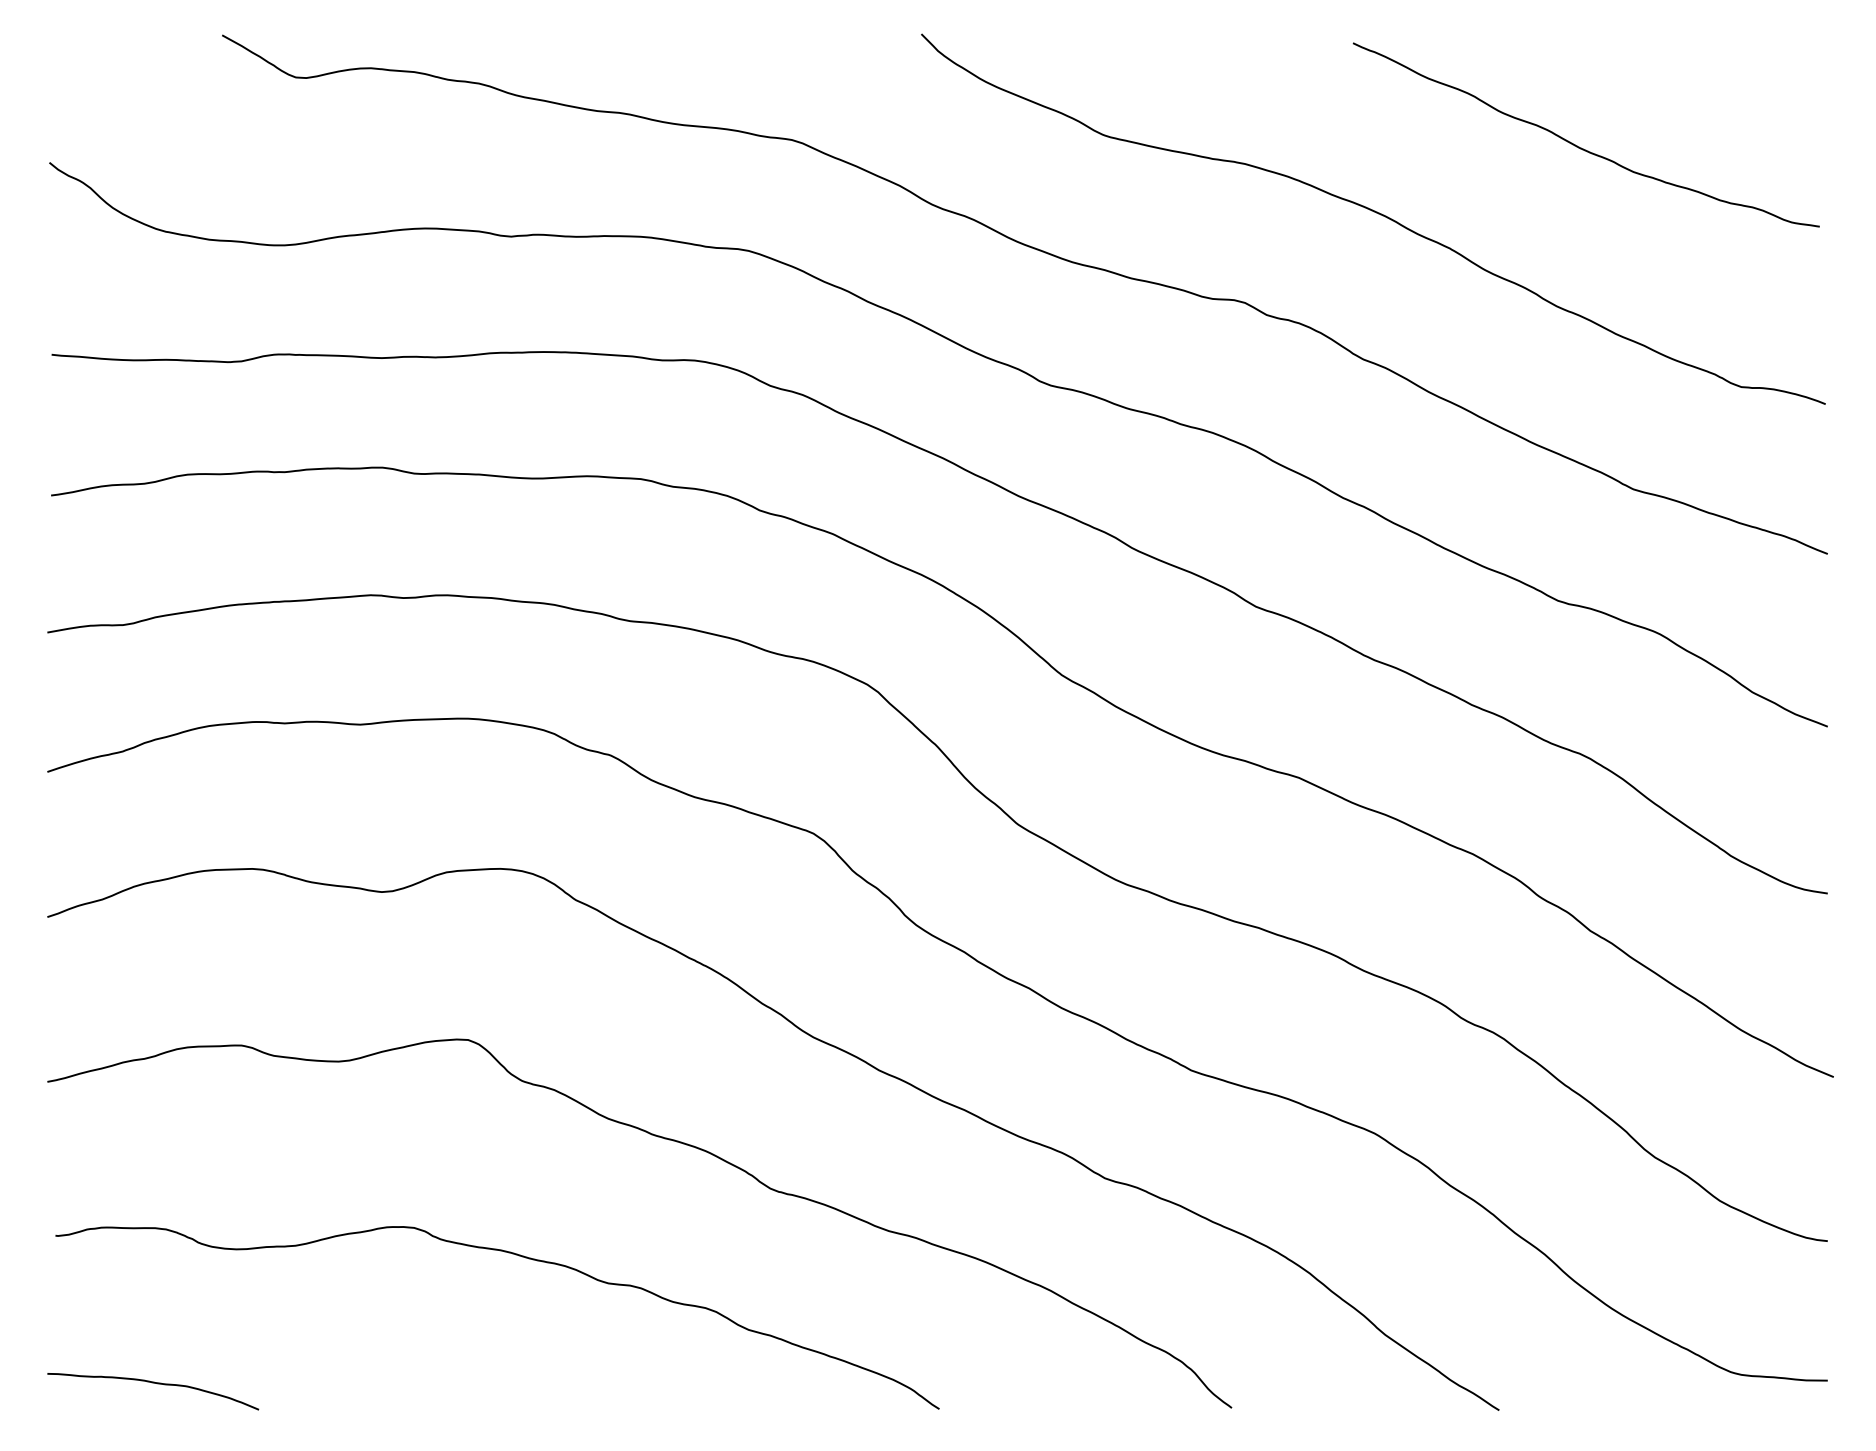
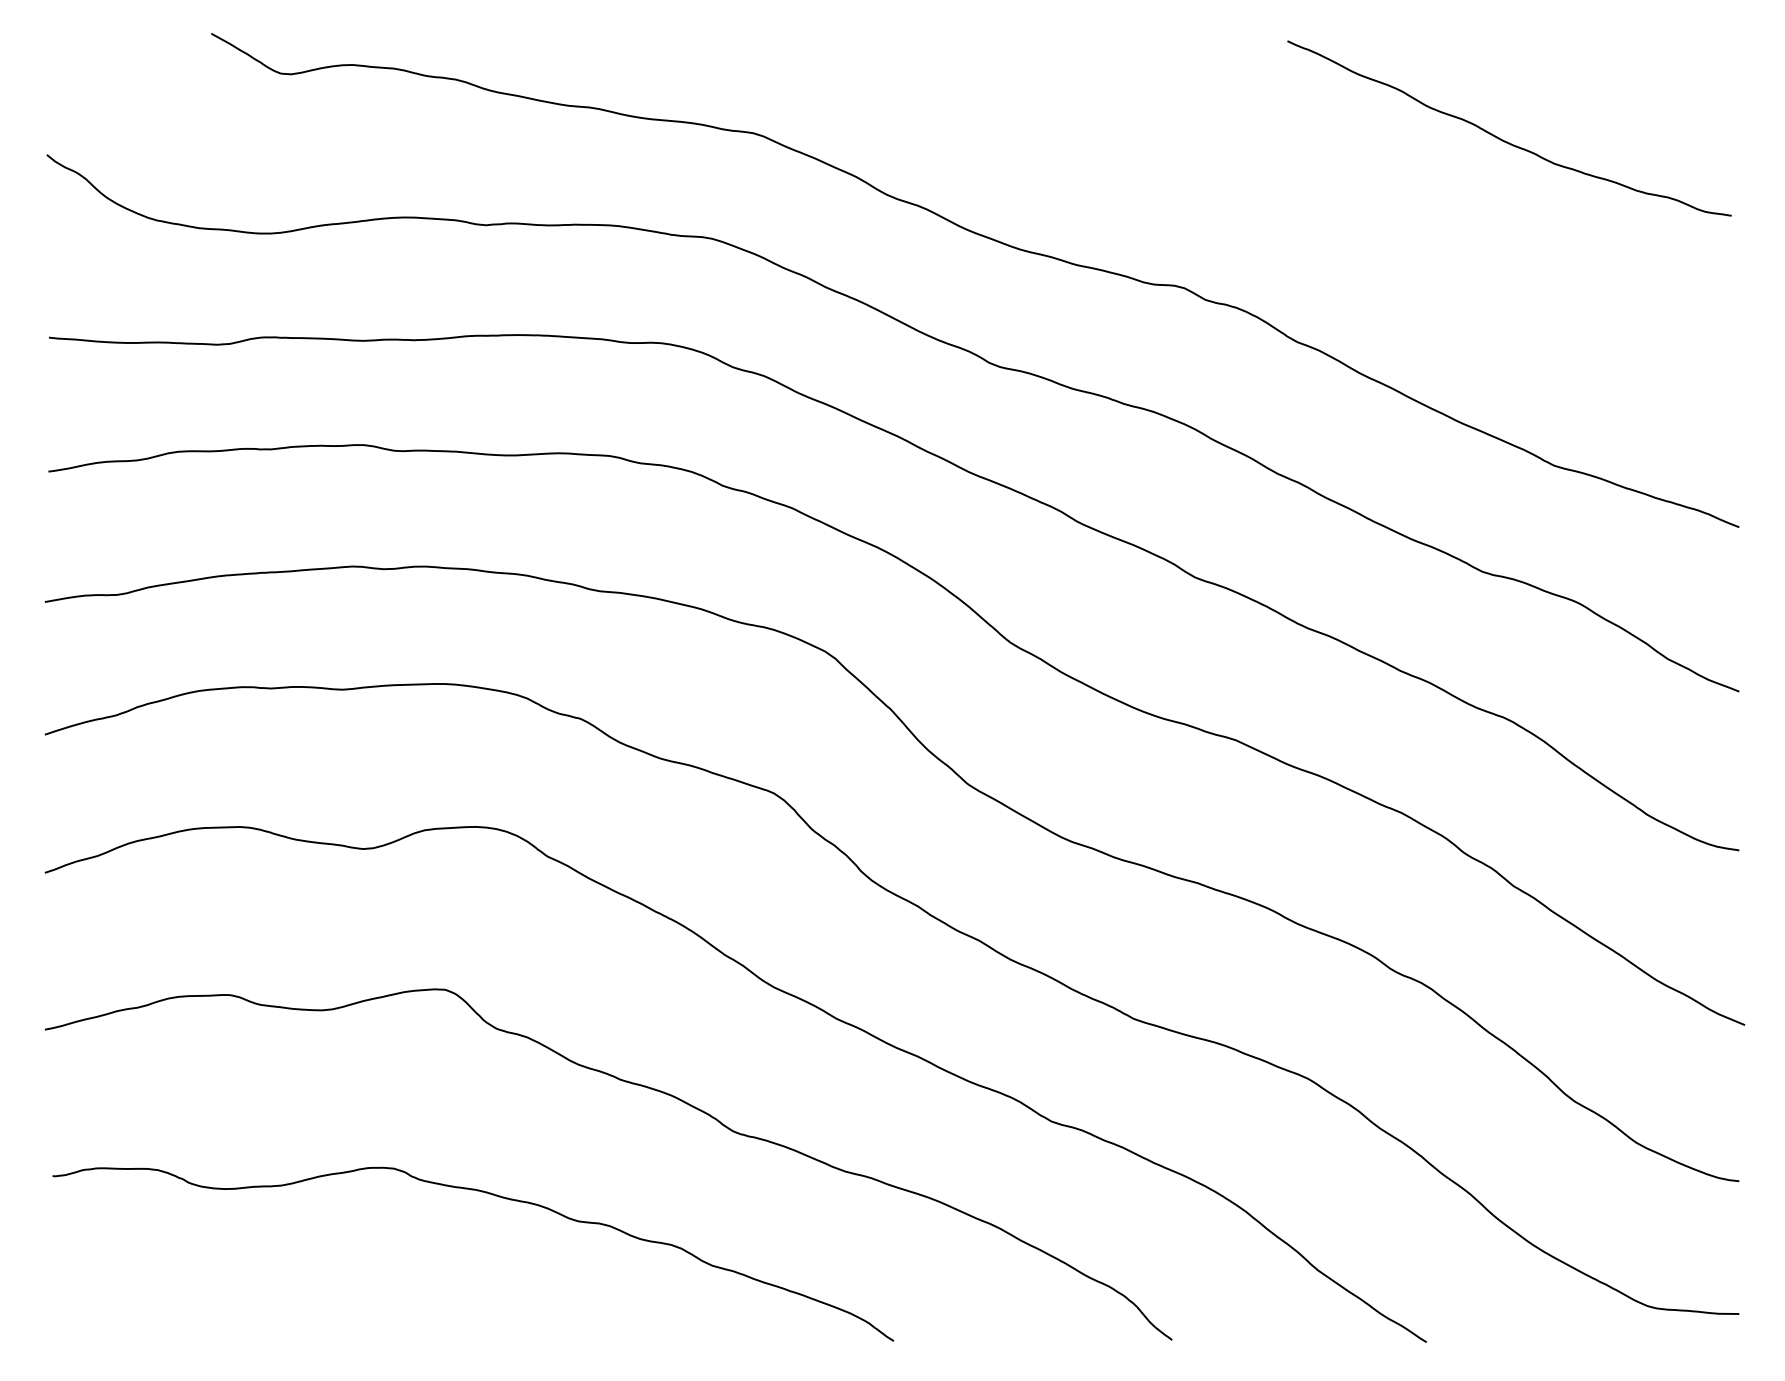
curve: (1376, 213) -> (1309, 203), removed
curve: (153, 1383) -> (145, 1316), removed

